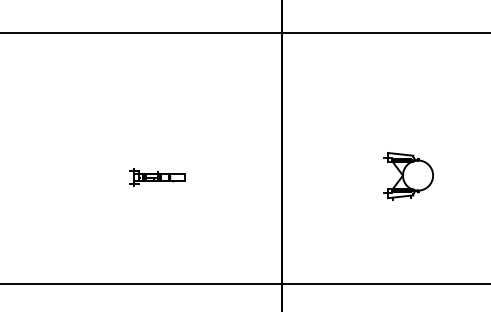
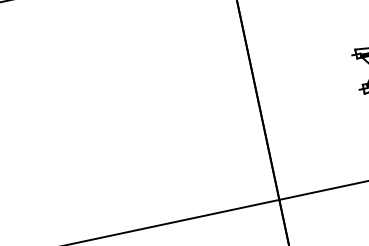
part: (157, 177) -> (135, 121), removed

